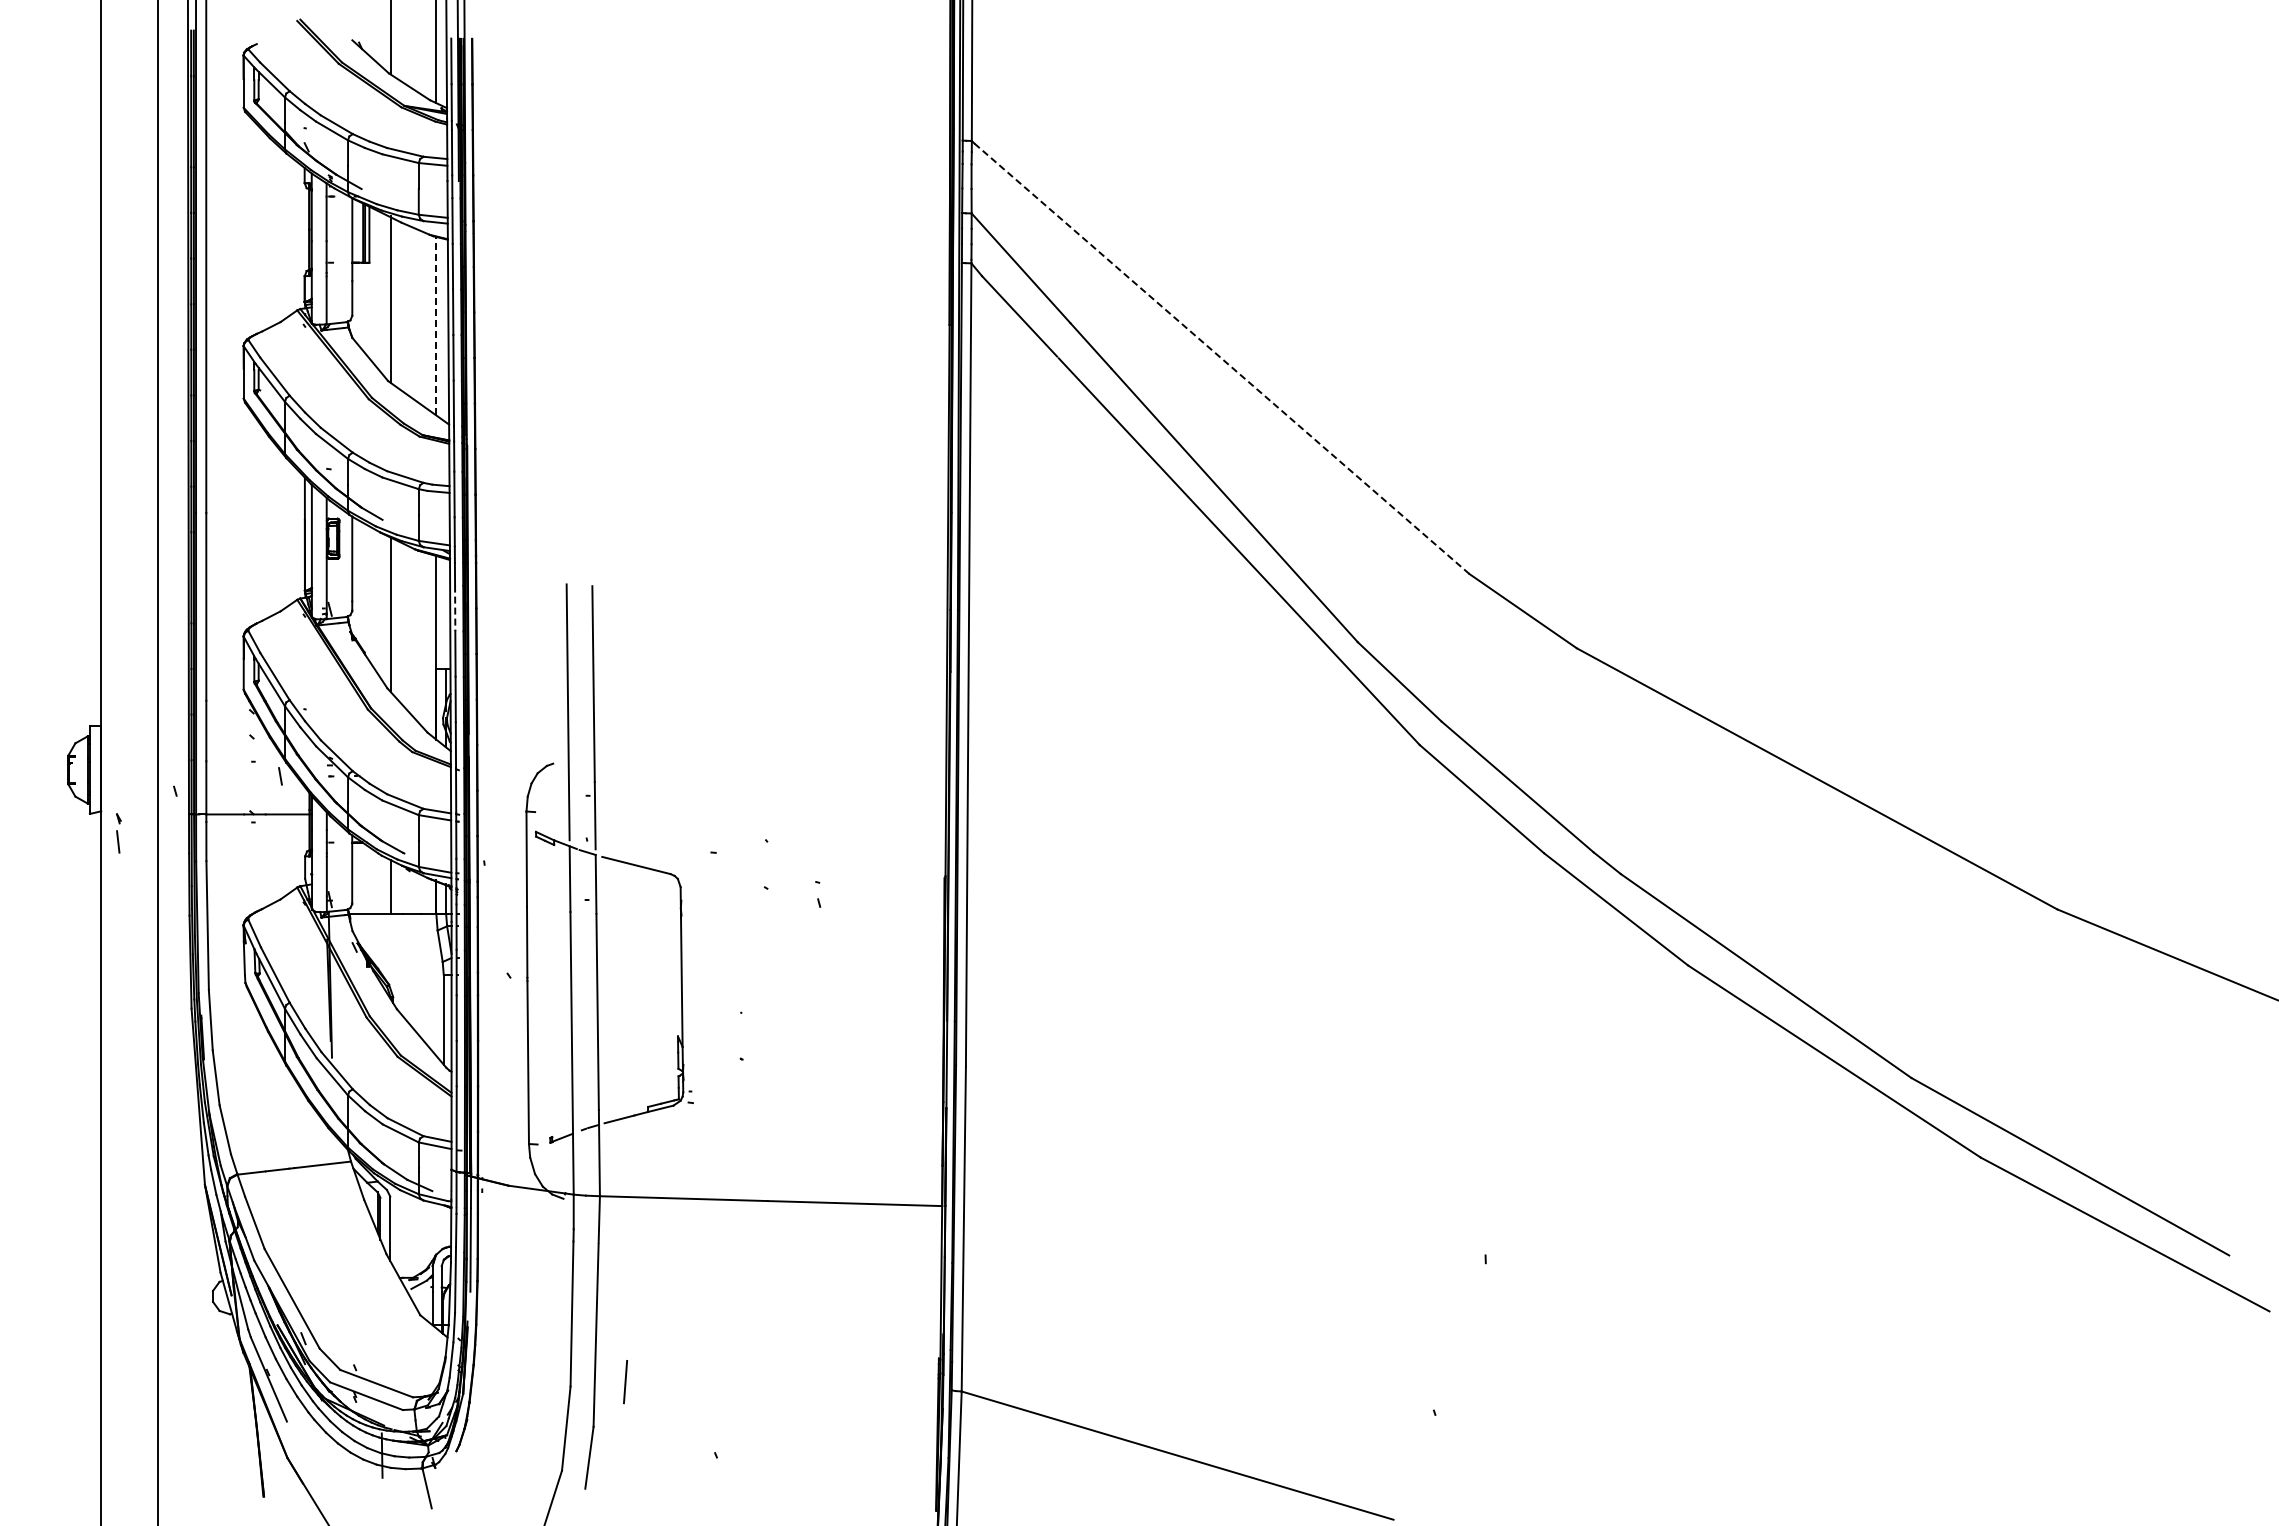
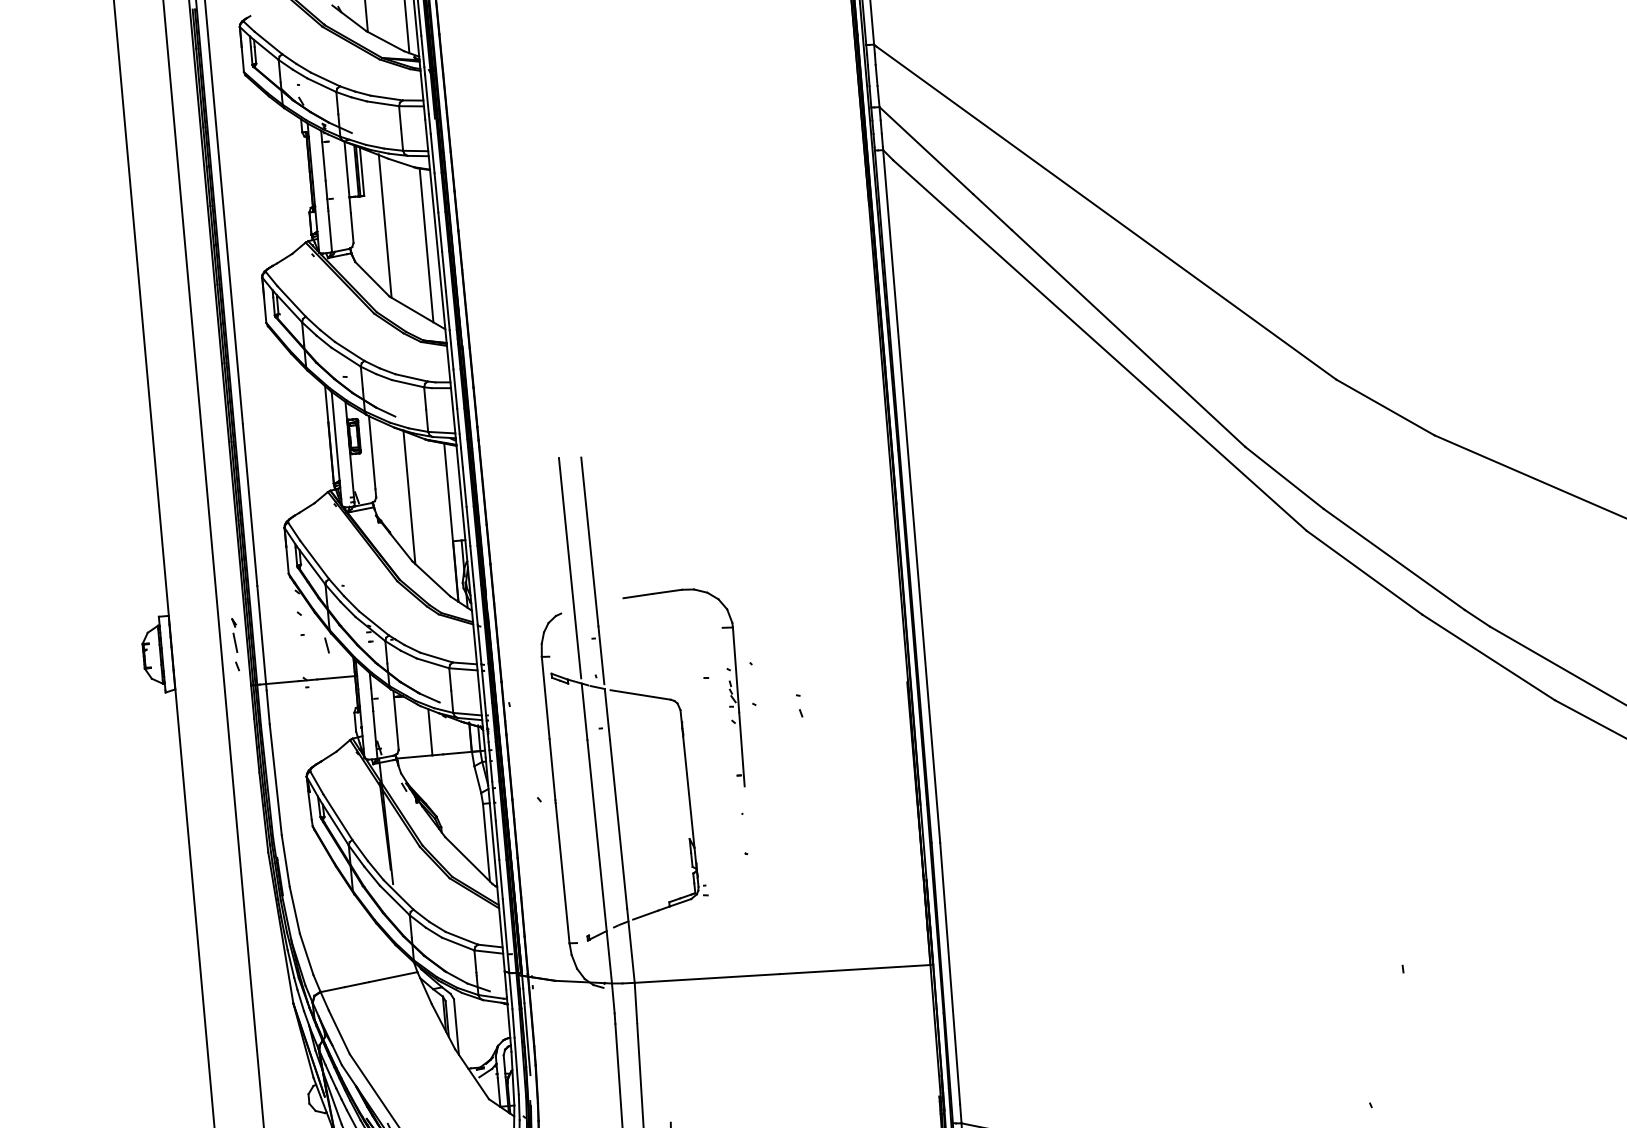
line: (436, 325) -> (426, 244), dashed -> solid
line: (1221, 358) -> (1106, 212), dashed -> solid
line: (455, 608) -> (465, 487), dashed -> solid
part: (118, 833) -> (234, 635), moved
part: (738, 868) -> (728, 689), added

